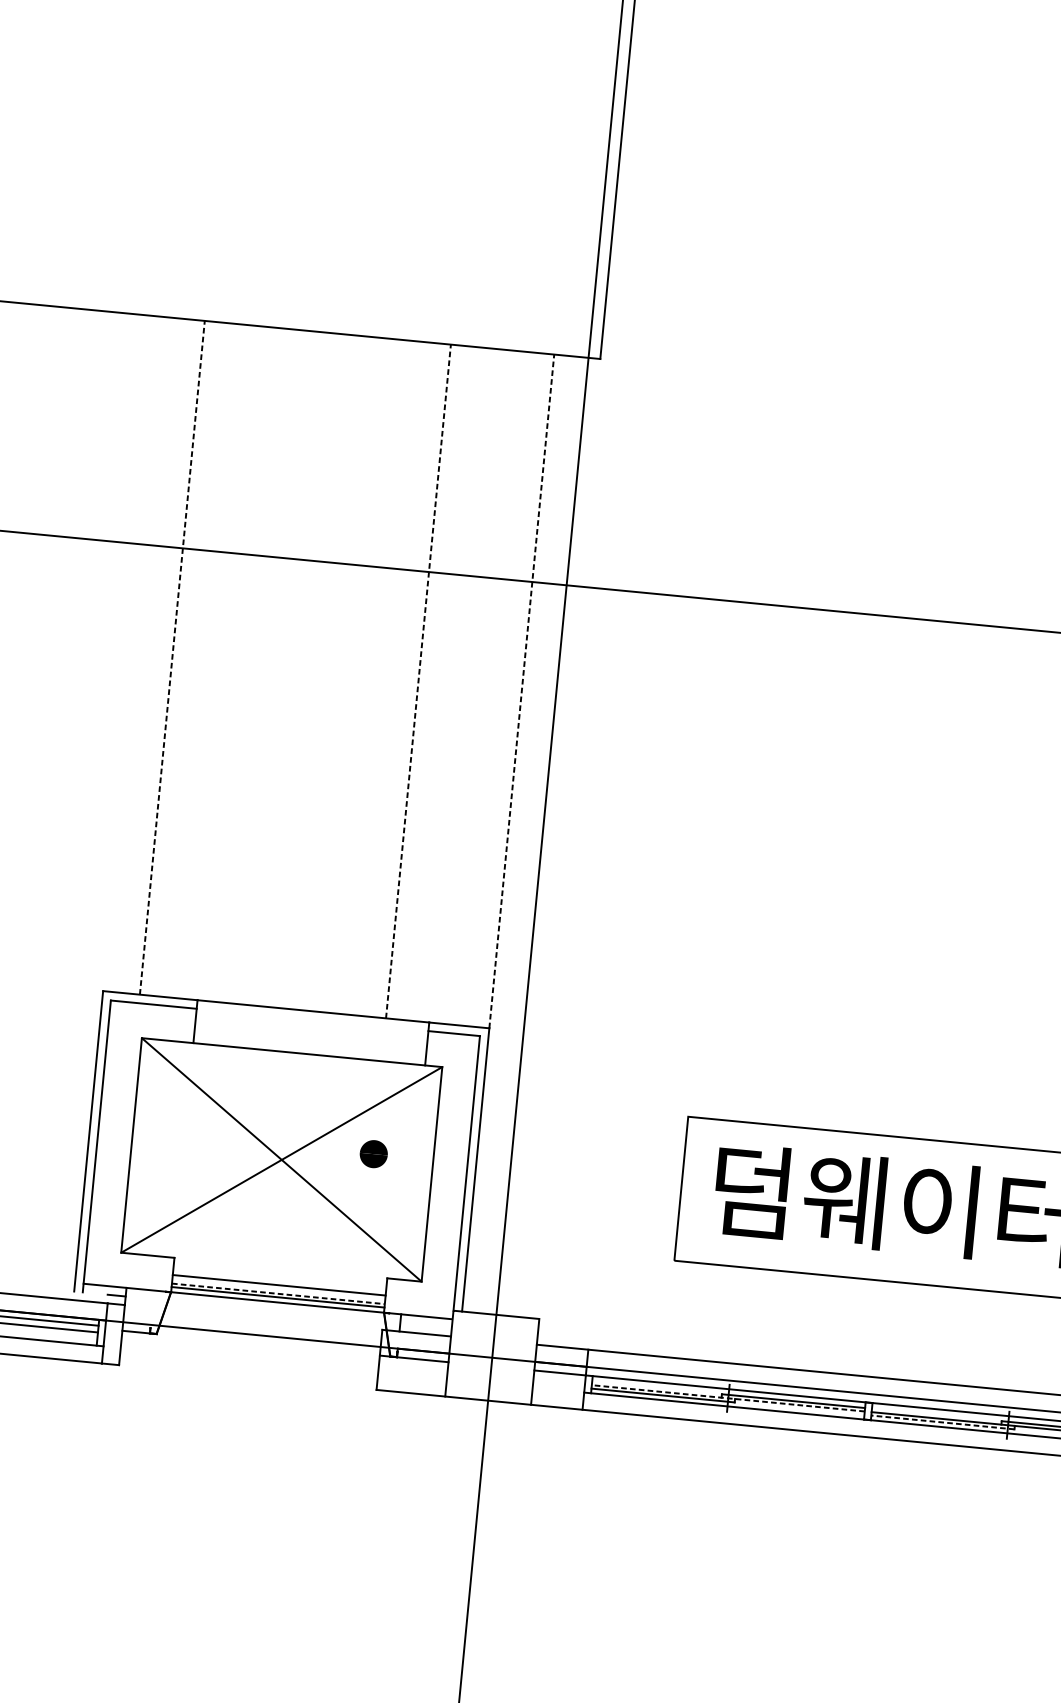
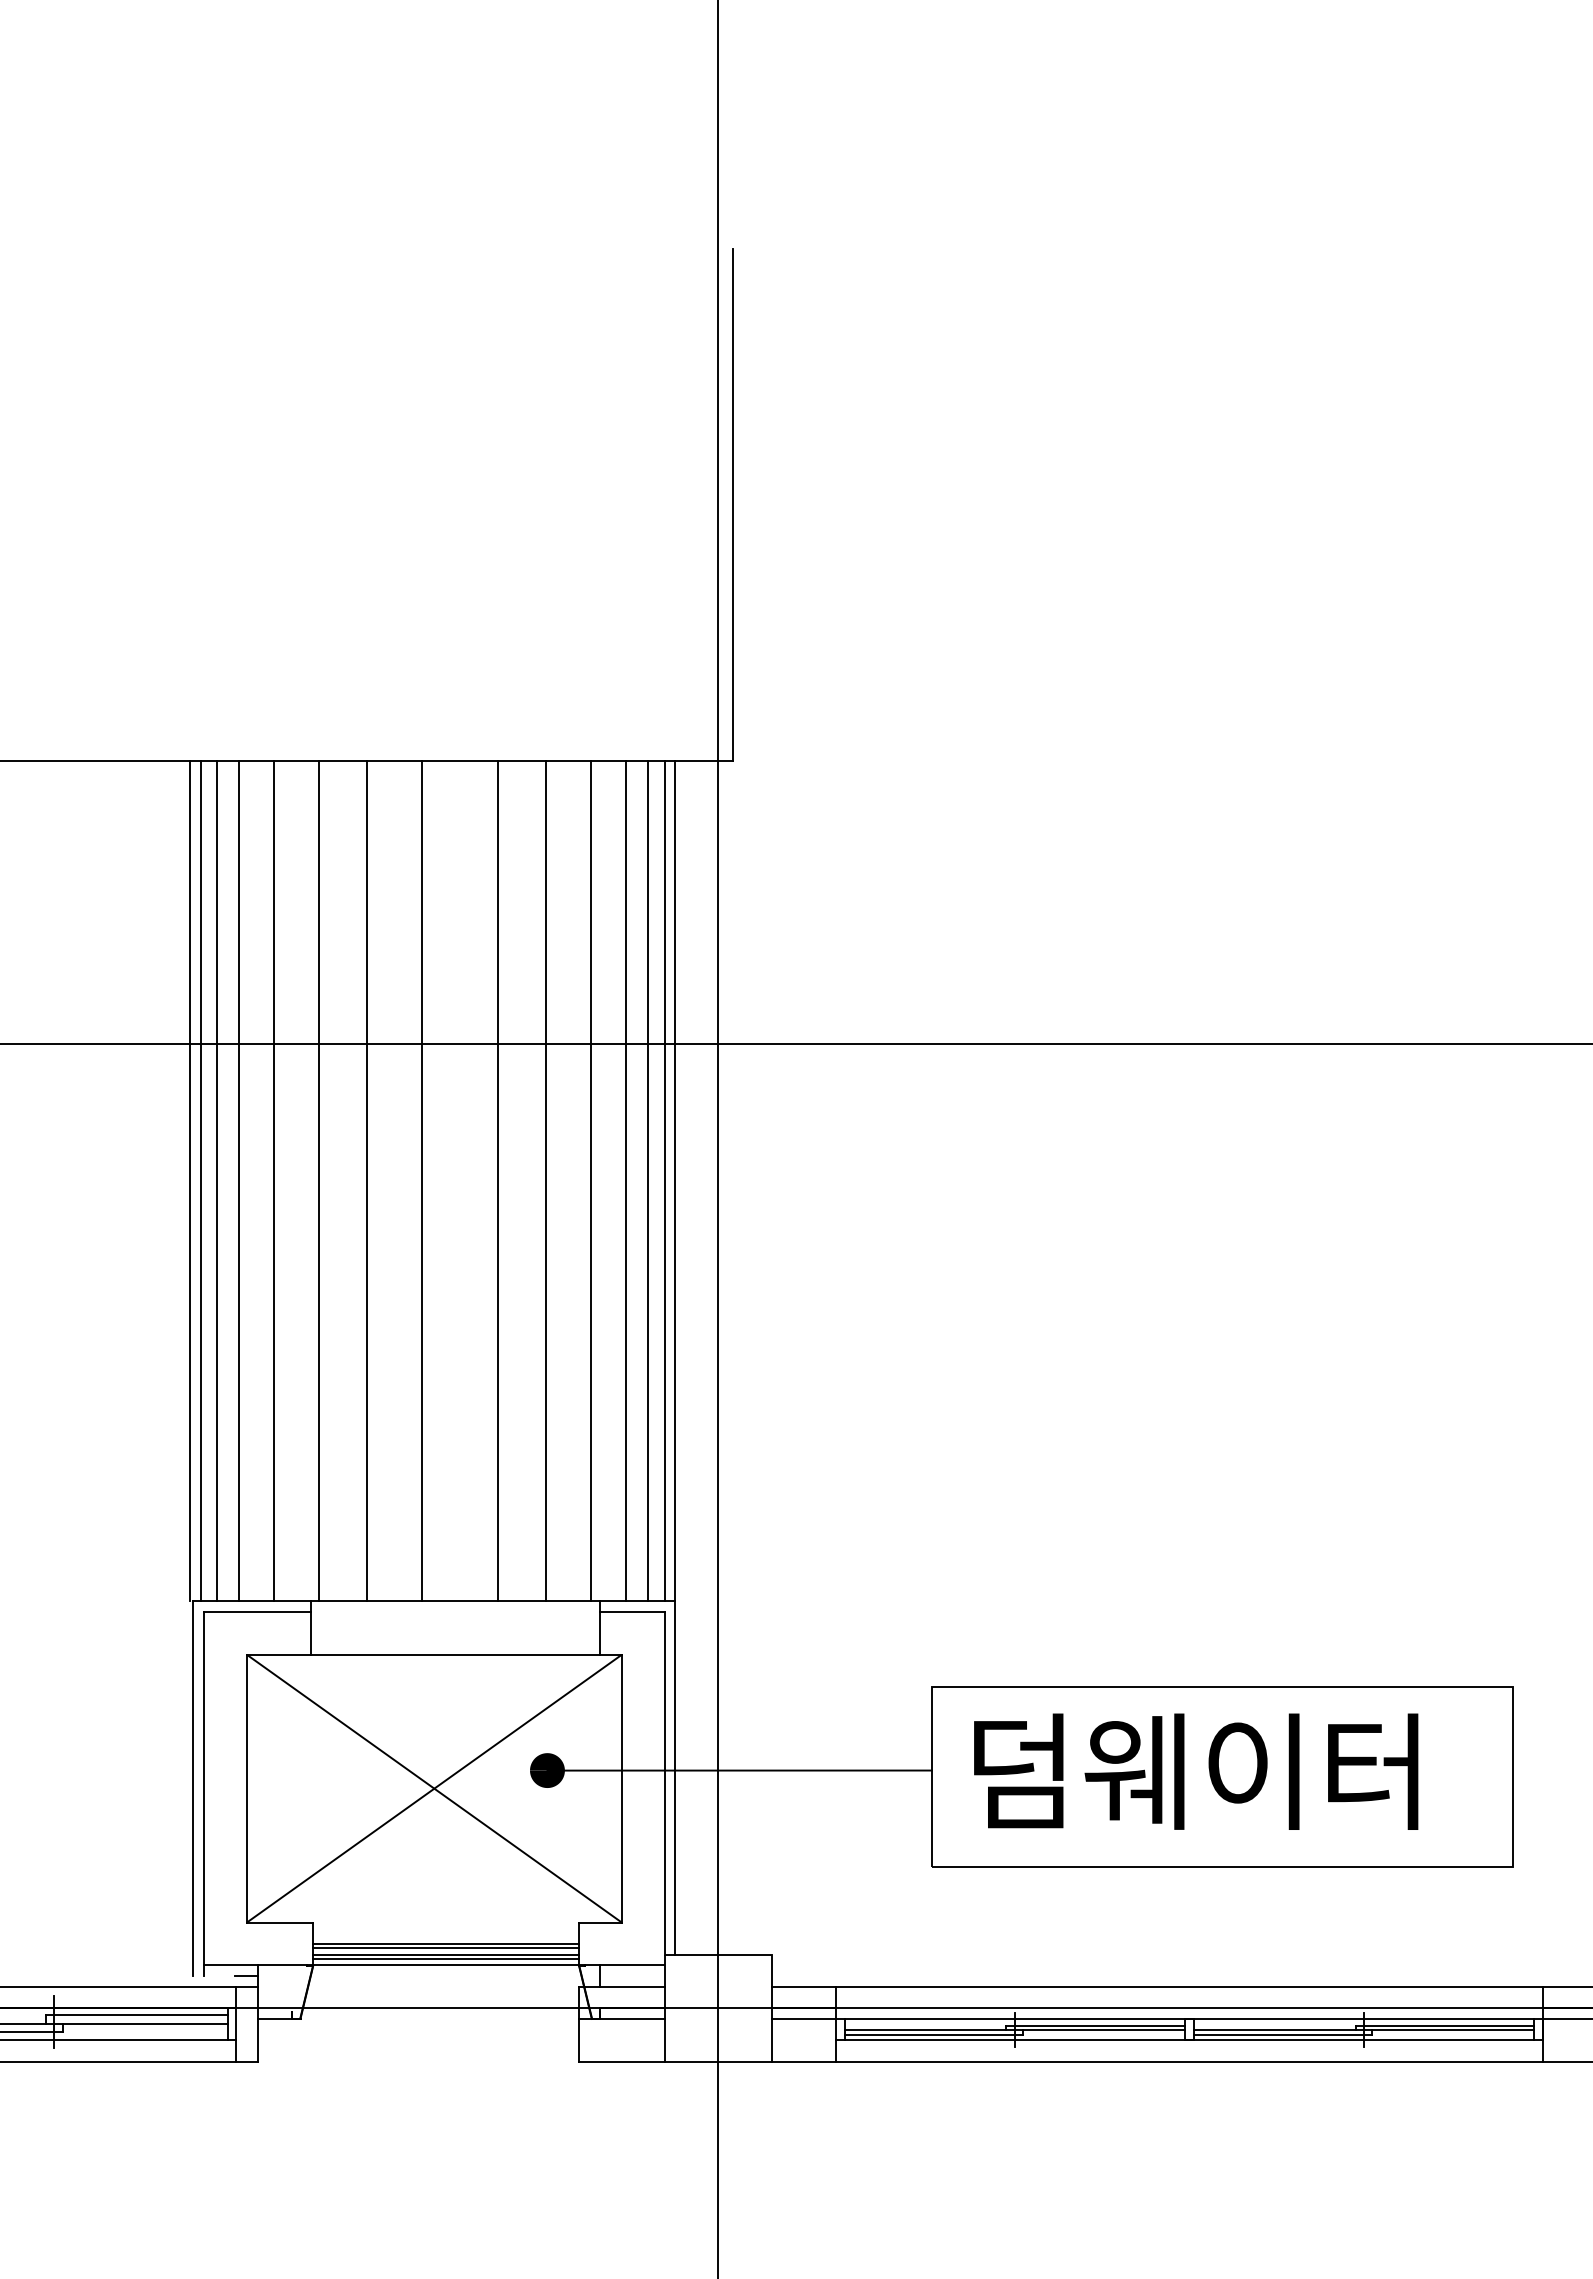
line: (132, 653) -> (189, 1180), added
line: (141, 654) -> (200, 1180), added
line: (154, 655) -> (217, 1180), added
line: (172, 657) -> (239, 1180), dashed -> solid
line: (199, 660) -> (273, 1180), added
line: (235, 663) -> (318, 1180), added
line: (274, 667) -> (366, 1180), added
line: (318, 671) -> (421, 1180), added
line: (380, 677) -> (498, 1180), added
line: (418, 681) -> (546, 1180), dashed -> solid
line: (454, 684) -> (591, 1180), added
line: (481, 687) -> (625, 1180), added
line: (500, 689) -> (648, 1180), added
line: (513, 690) -> (664, 1180), added
line: (521, 691) -> (675, 1180), dashed -> solid
line: (527, 1168) -> (739, 1770), added
line: (278, 1288) -> (445, 1948), added
line: (278, 1293) -> (446, 1954), dashed -> solid
line: (728, 1398) -> (1014, 2030), dashed -> solid
line: (942, 1422) -> (1282, 2034), dashed -> solid

